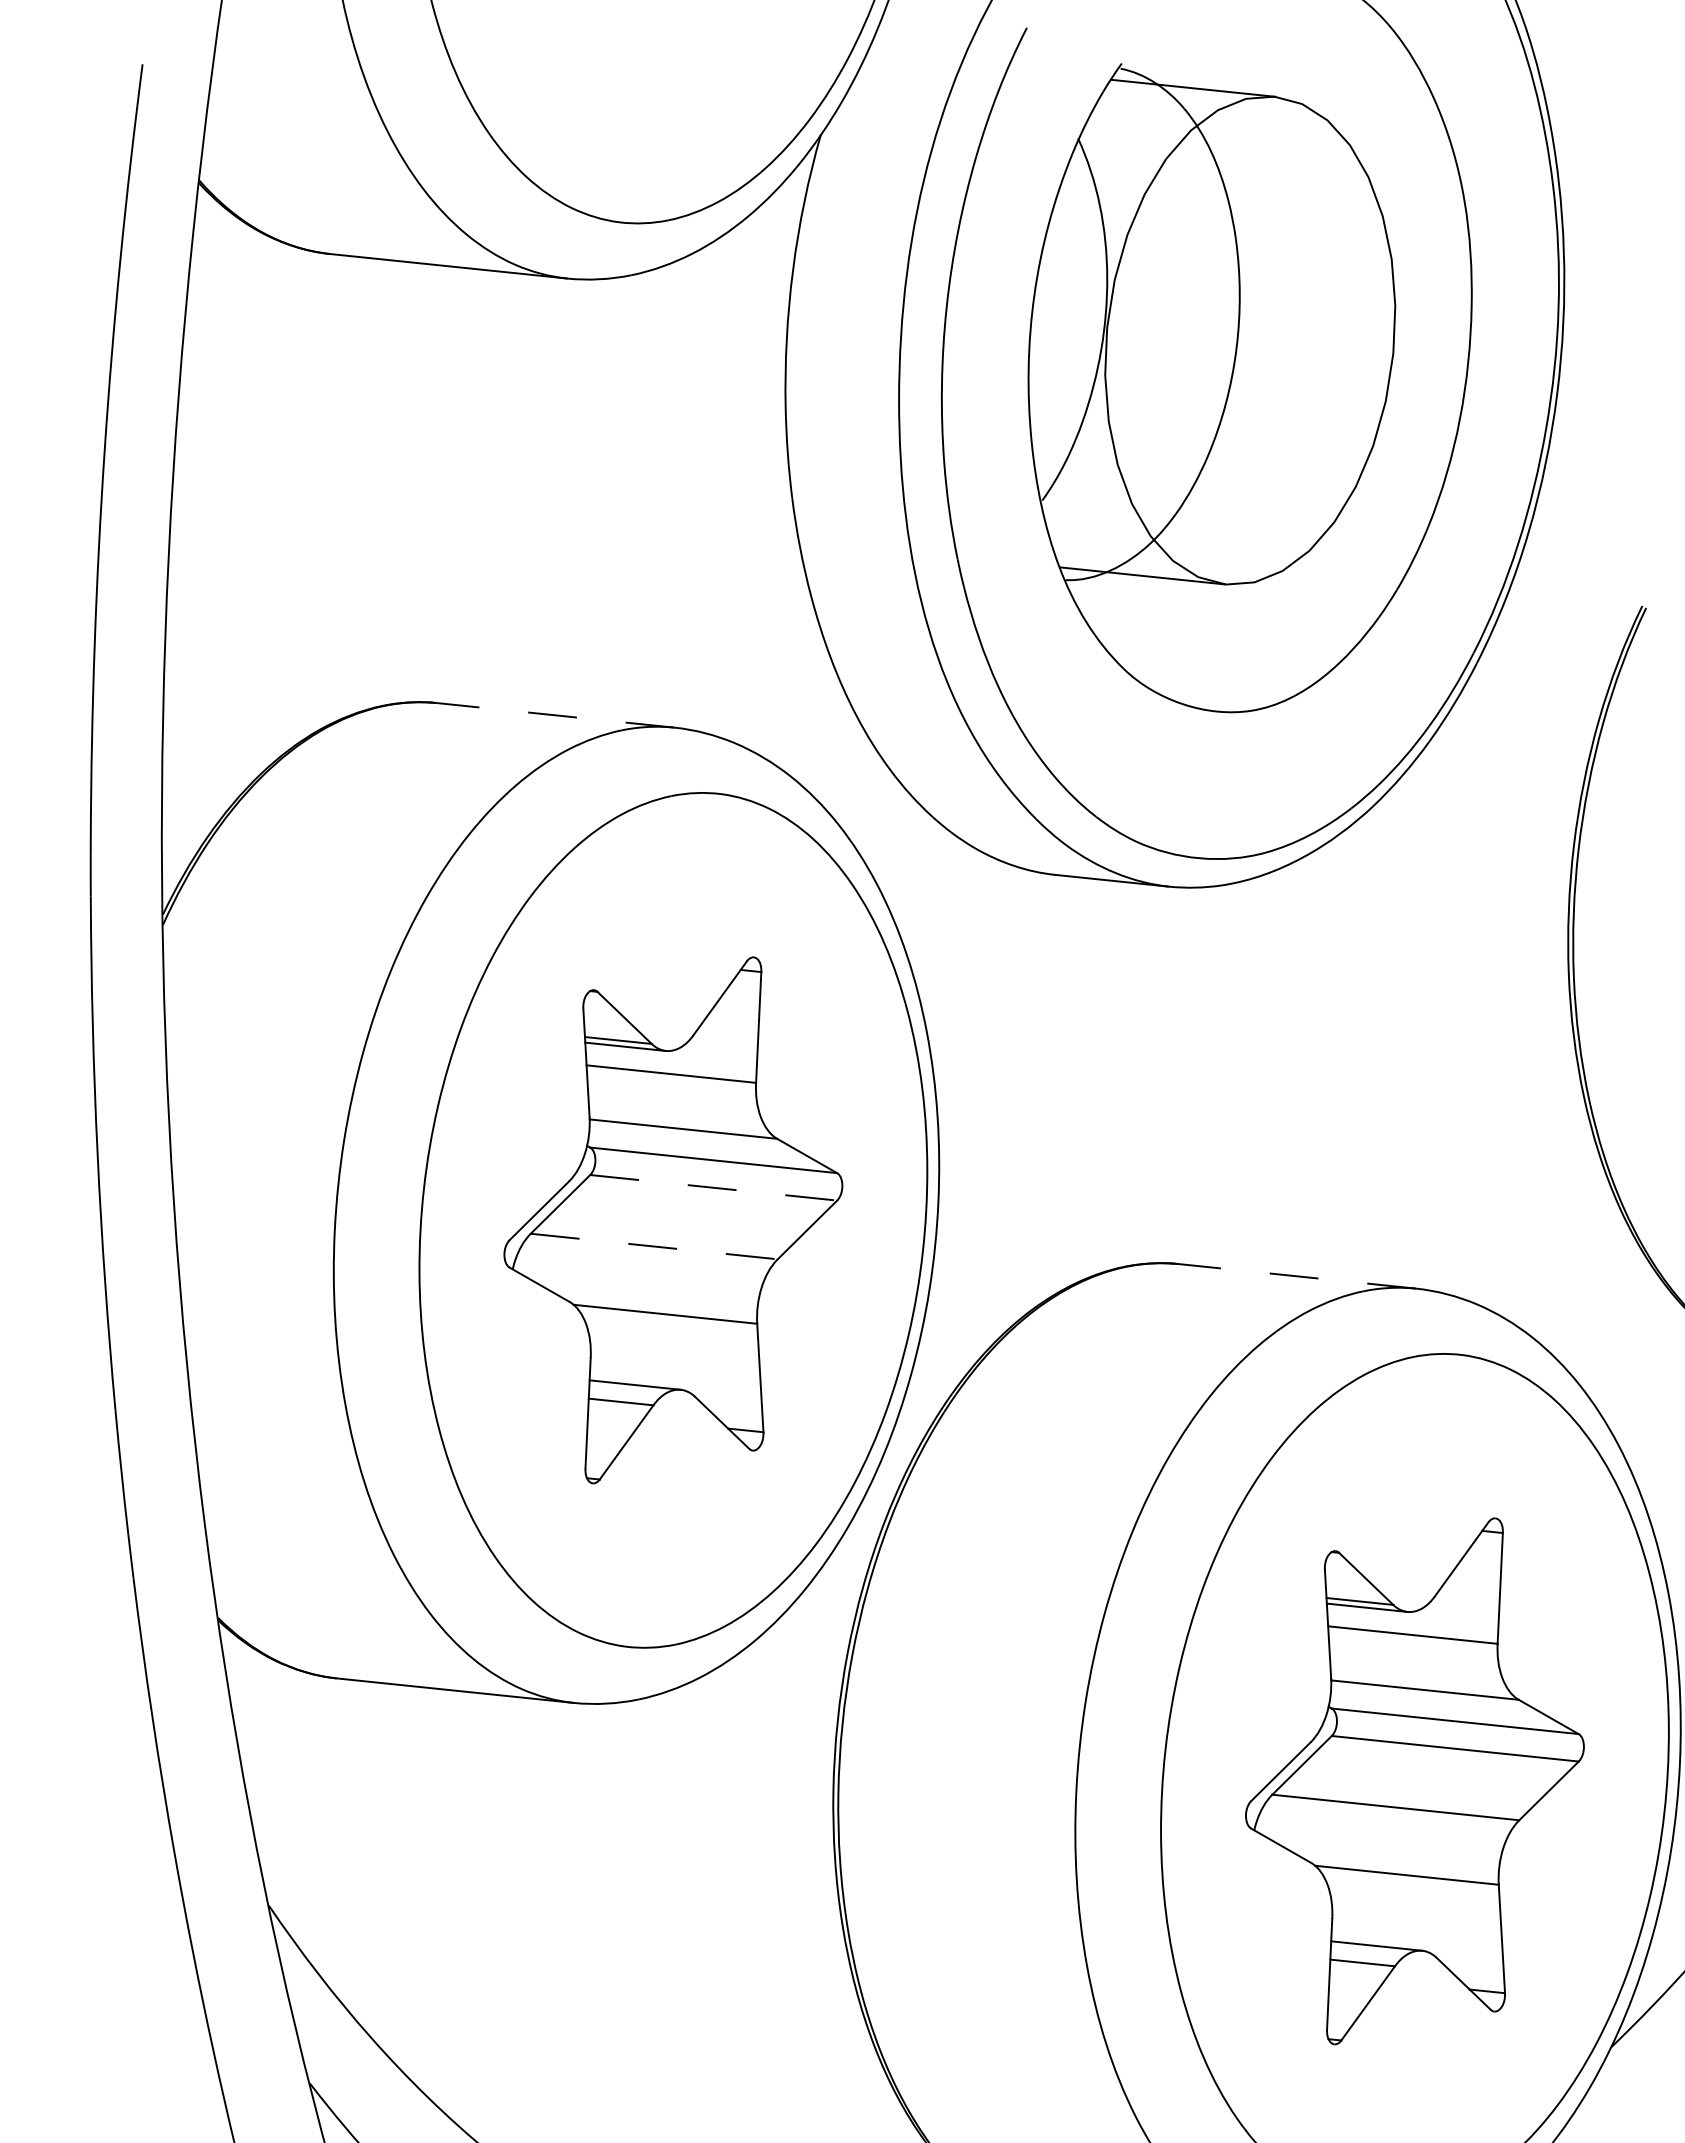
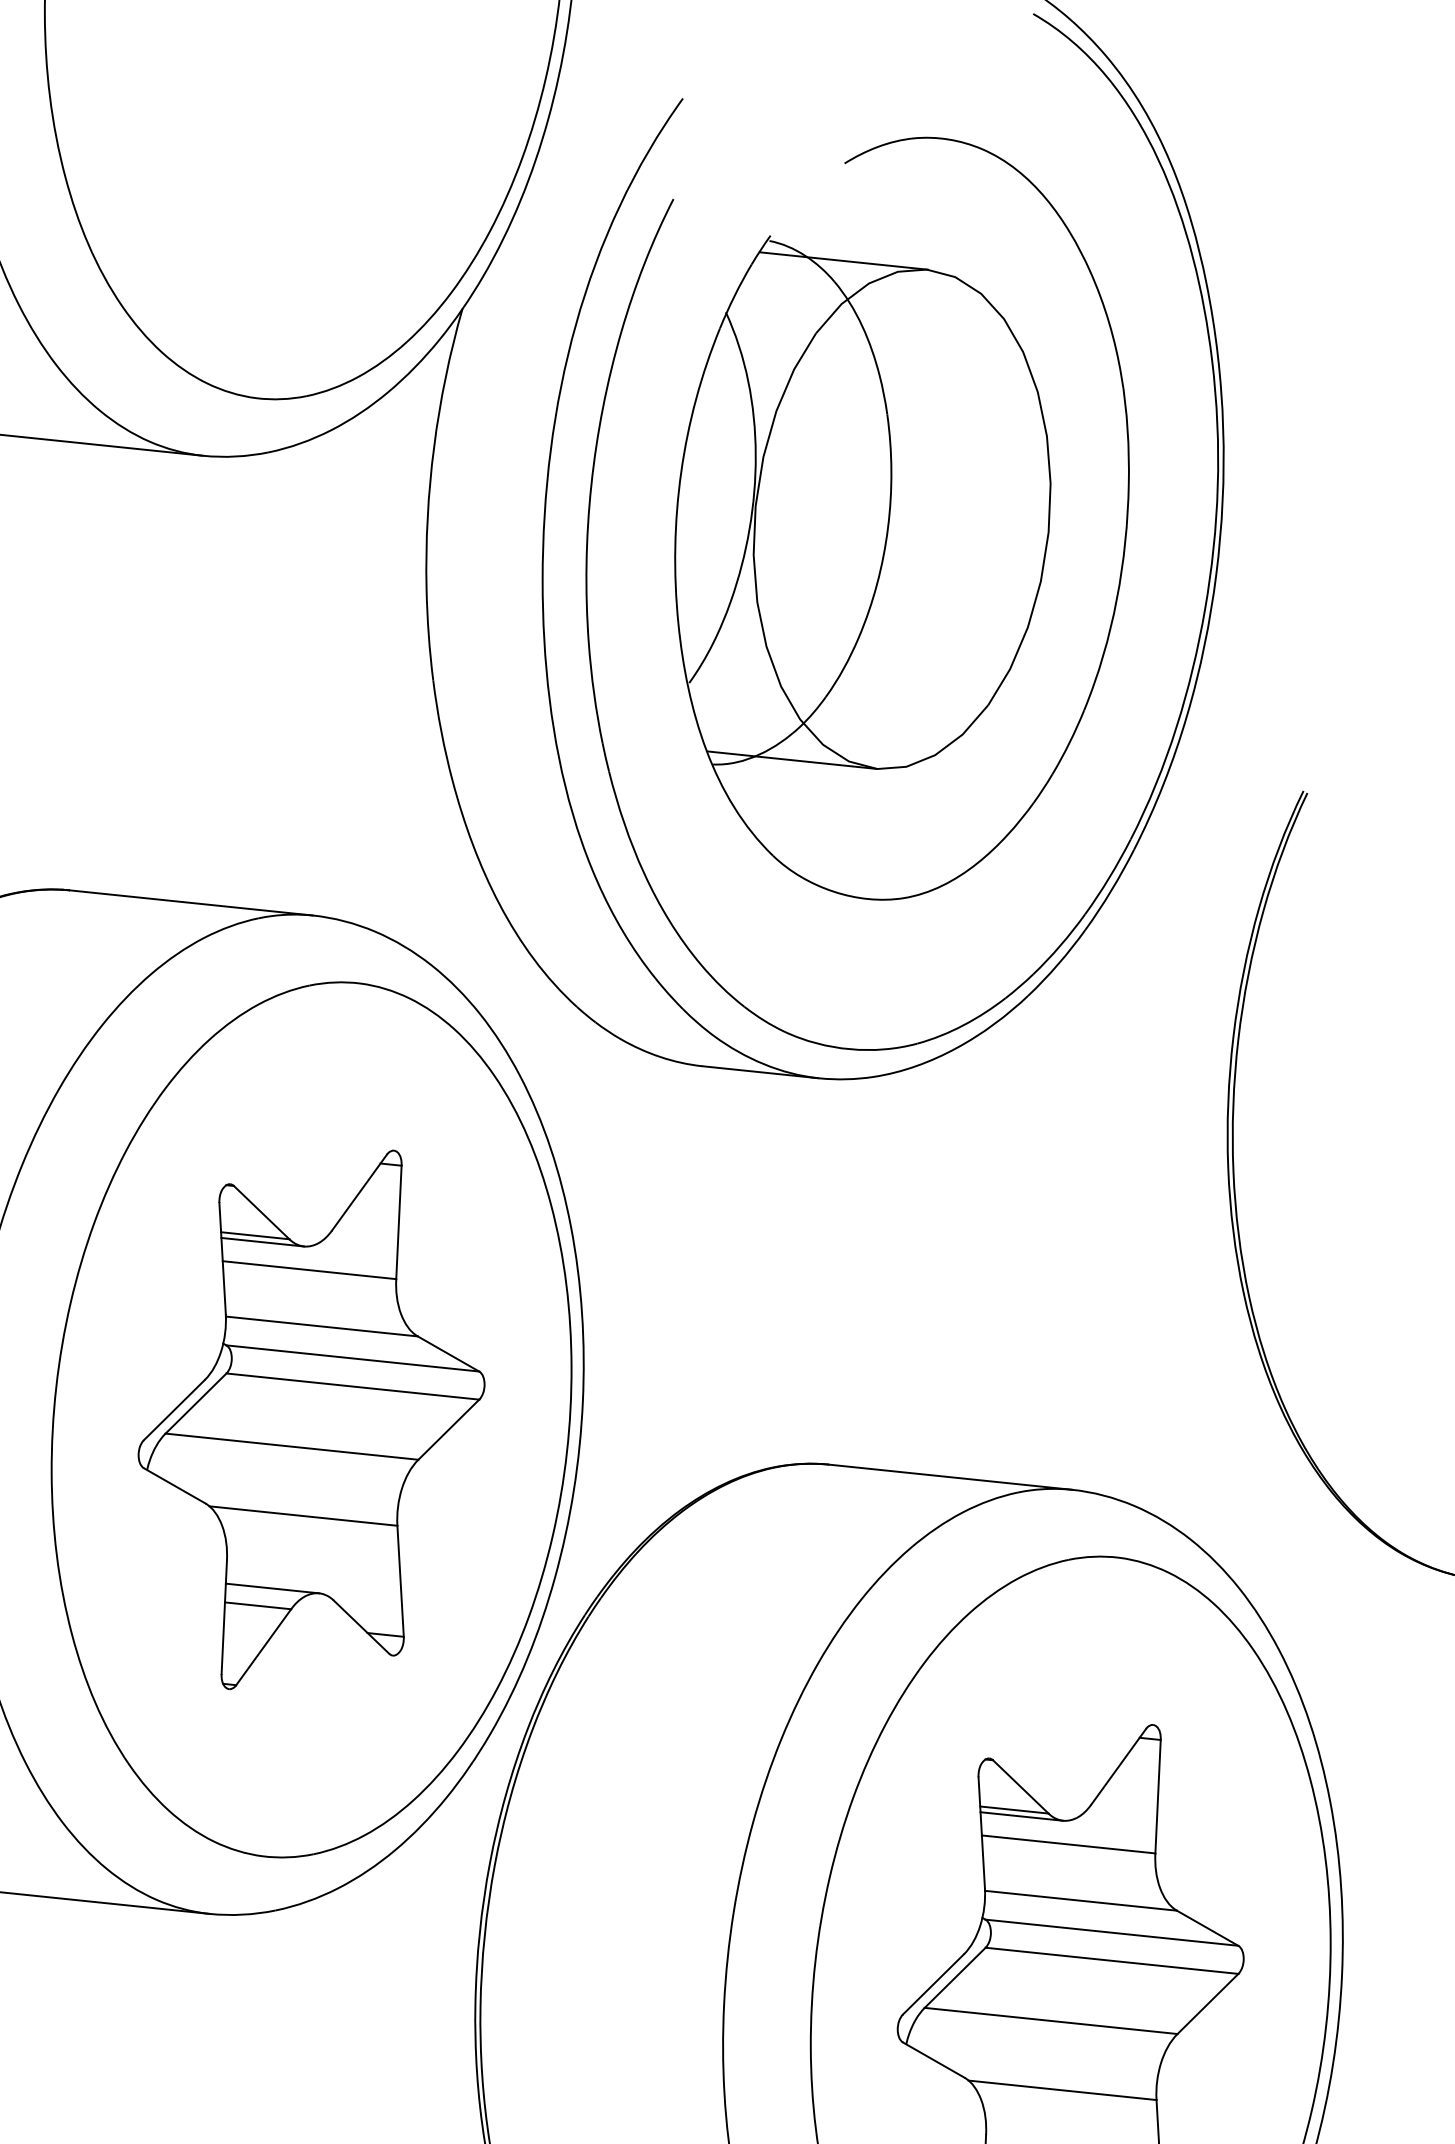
line: (555, 715) -> (190, 903), dashed -> solid
line: (714, 1187) -> (353, 1386), dashed -> solid
line: (654, 1246) -> (292, 1446), dashed -> solid
line: (1296, 1276) -> (949, 1477), dashed -> solid

